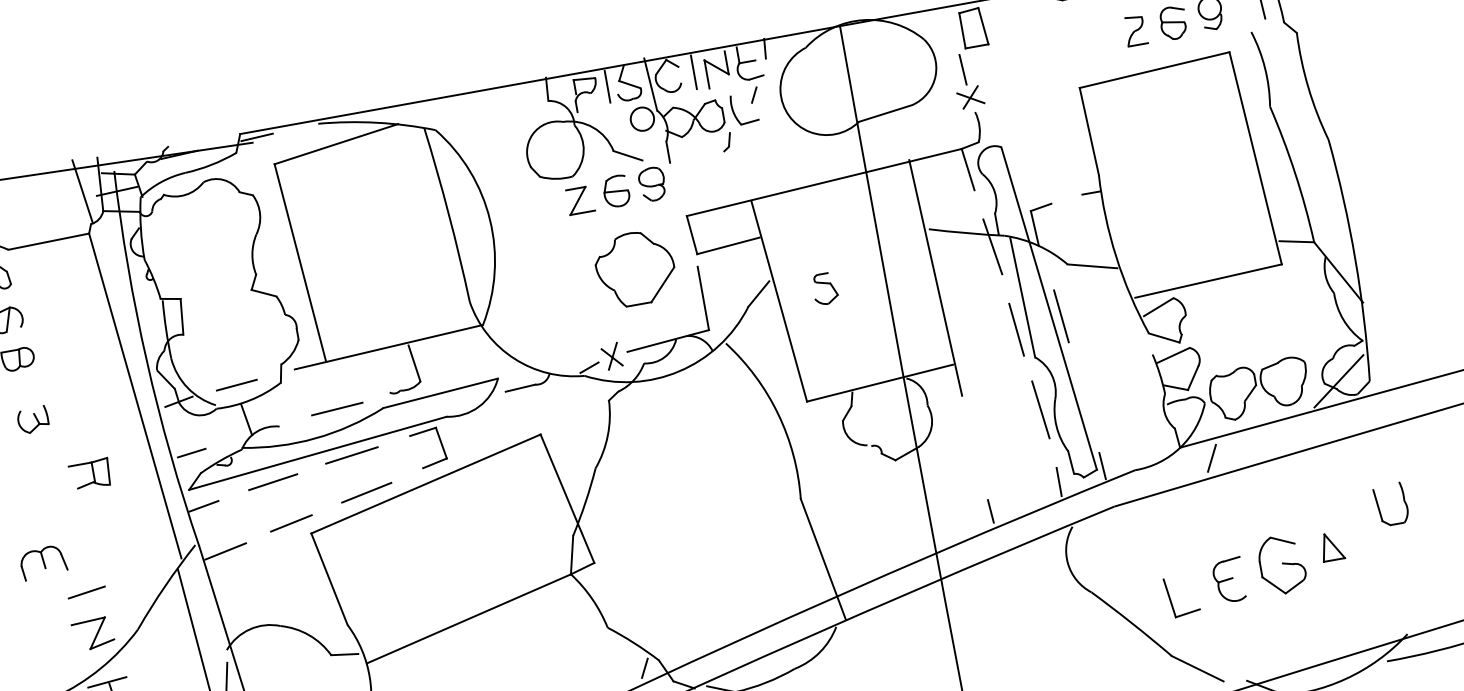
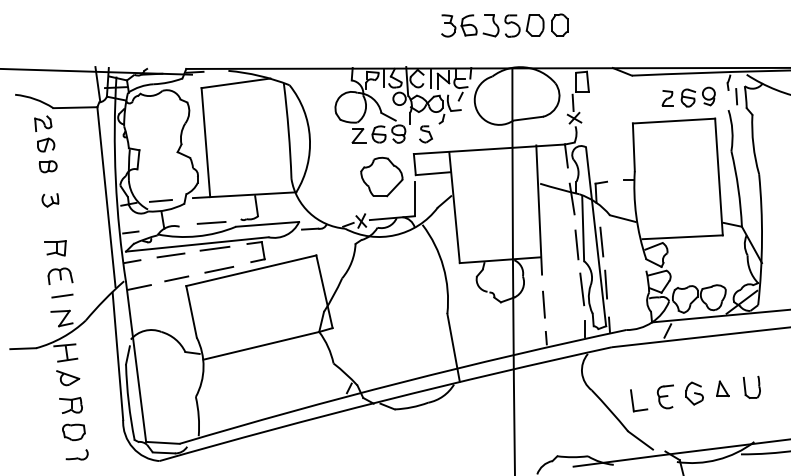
part: (824, 289) -> (425, 134), moved
line: (1083, 392) -> (606, 284), added
line: (974, 450) -> (543, 304), added
part: (90, 474) -> (55, 248), moved
part: (1390, 503) -> (751, 386), moved
part: (43, 561) -> (60, 275), moved
part: (1281, 564) -> (694, 393), size x0.71

